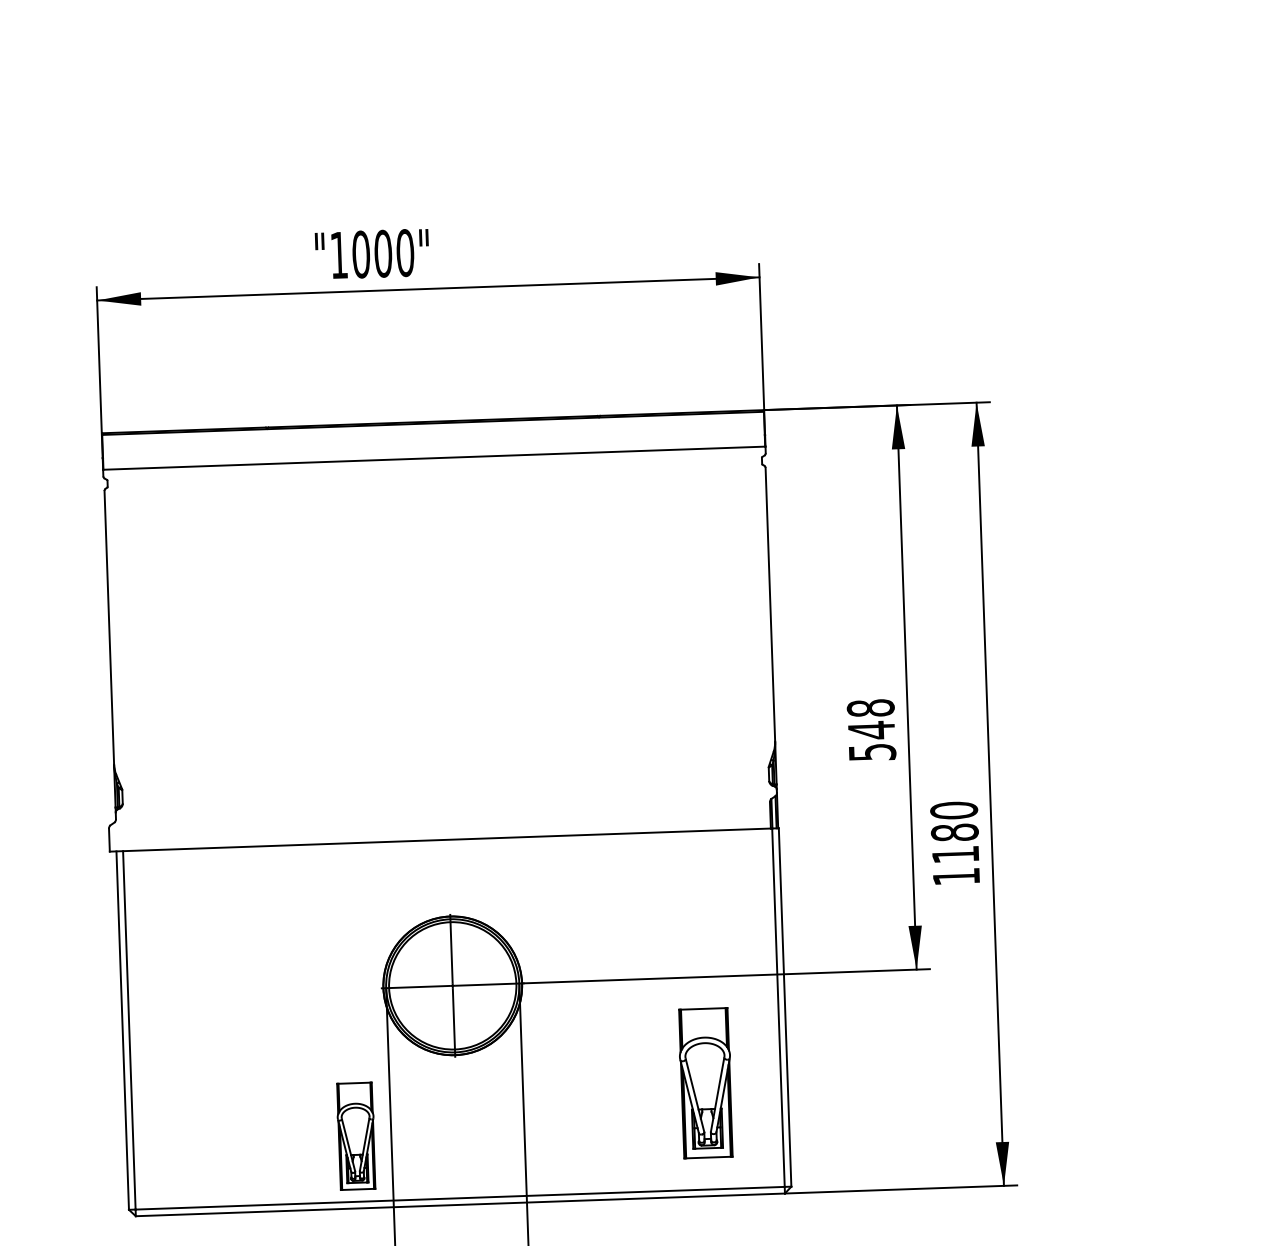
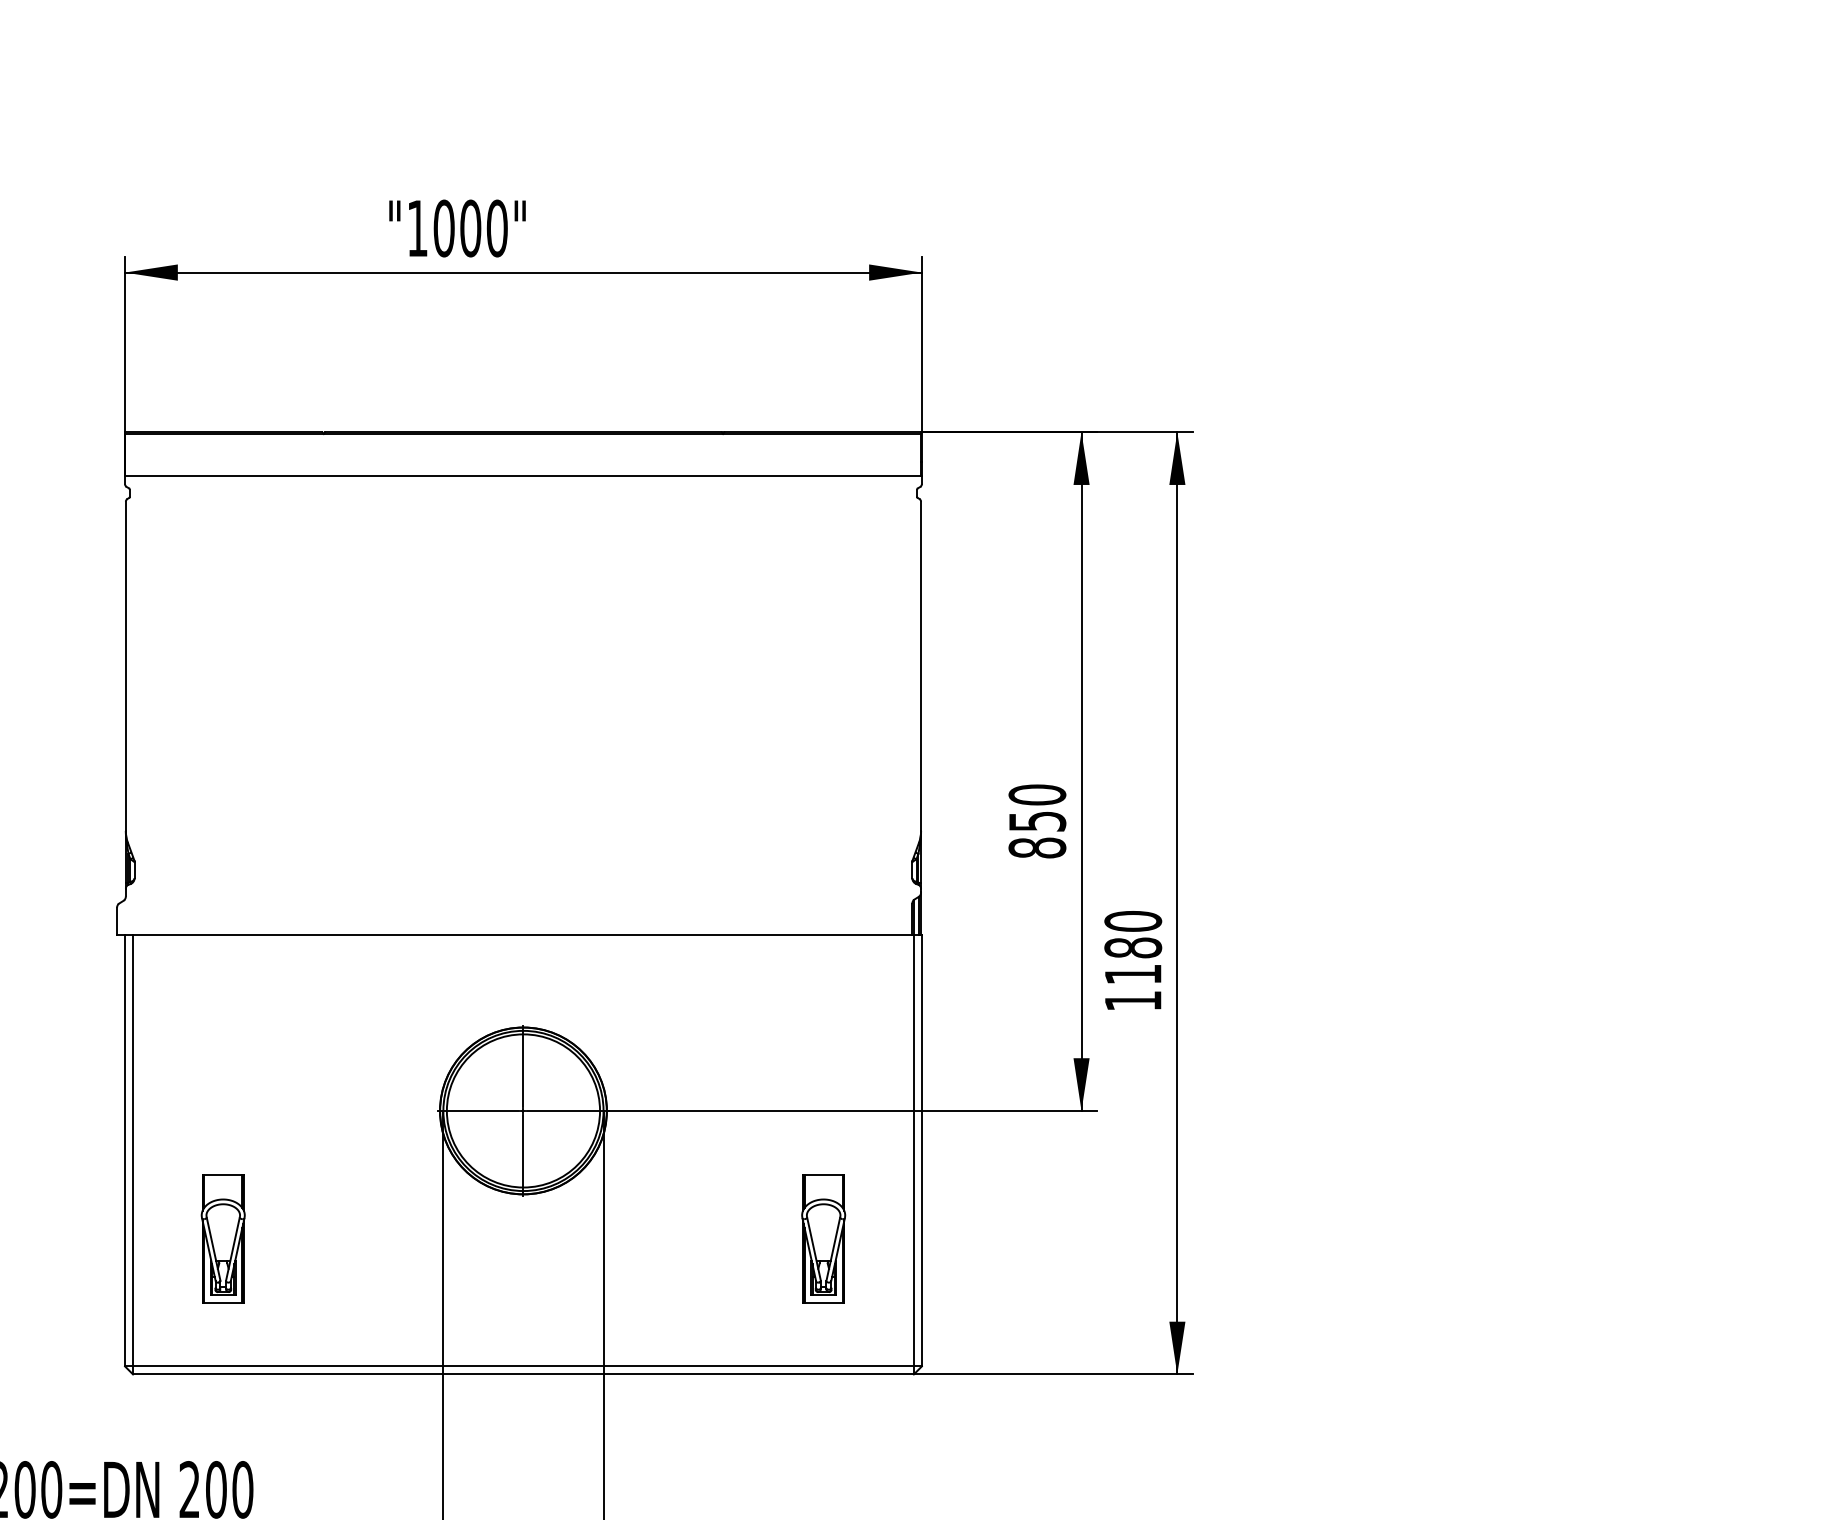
text: (871, 730) -> (1037, 821), 548 -> 850
part: (705, 1083) -> (823, 1238), size x0.71
part: (355, 1136) -> (222, 1238), moved

